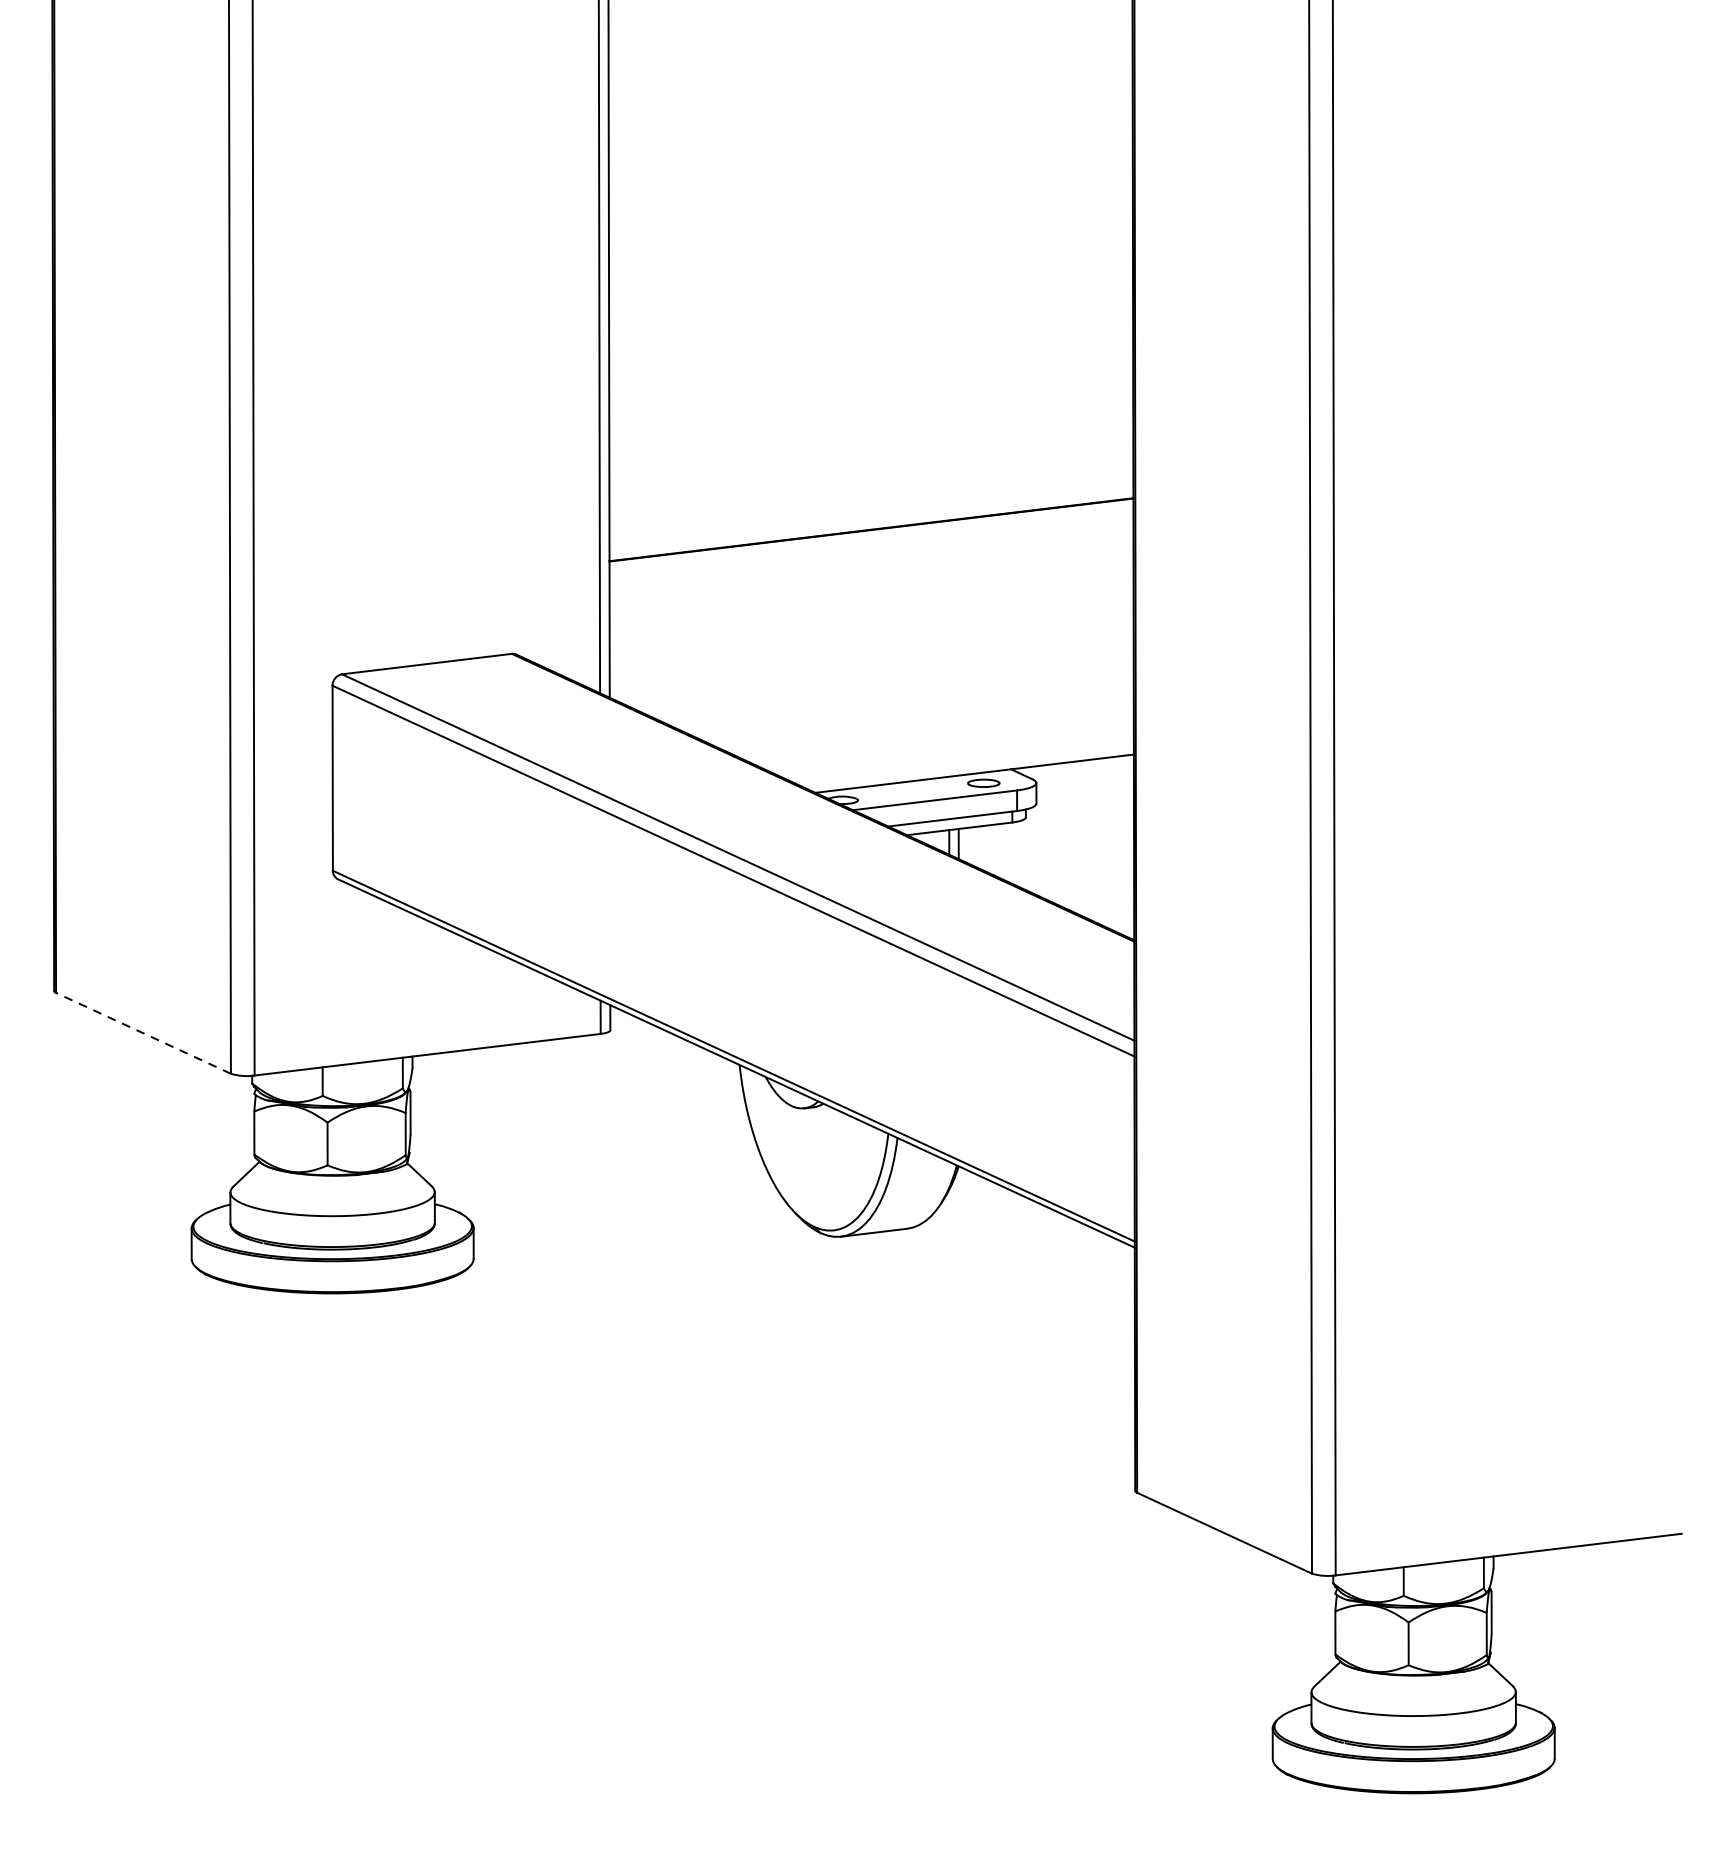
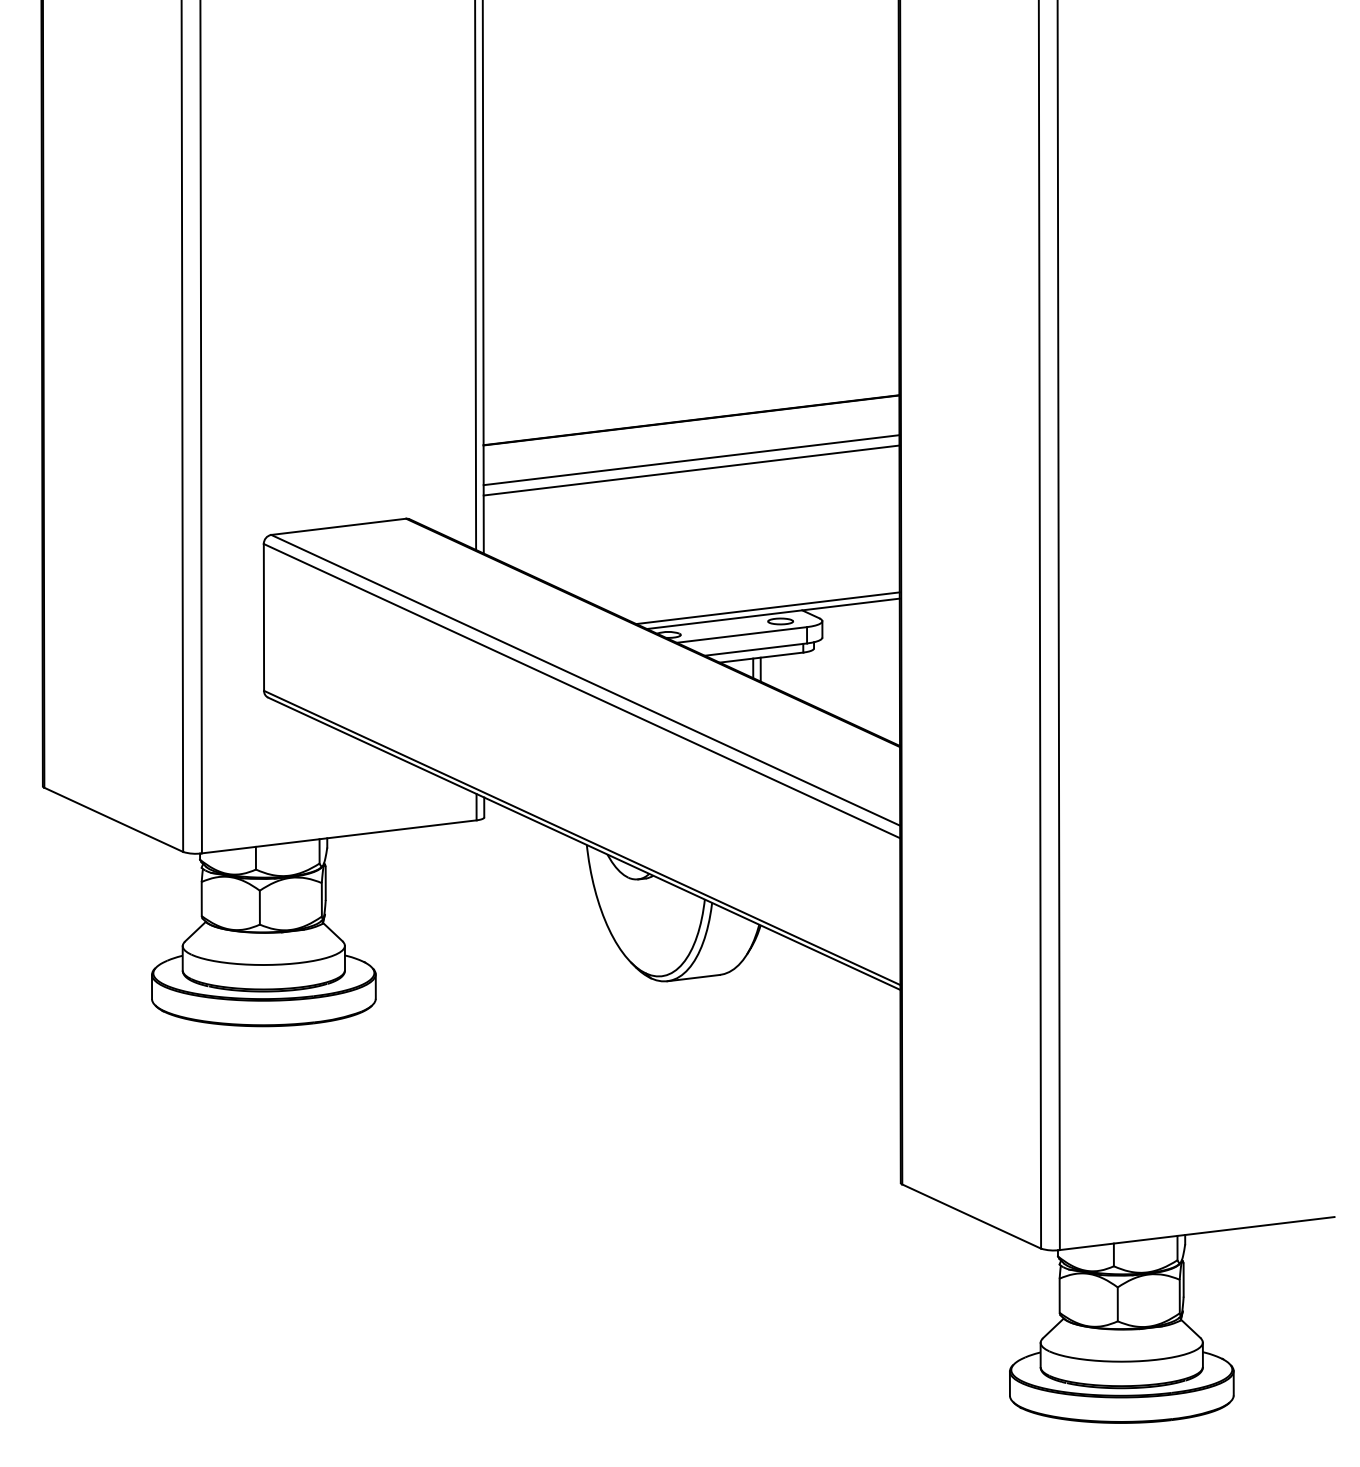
line: (871, 580) -> (691, 460), added
line: (871, 593) -> (691, 470), added
line: (967, 766) -> (767, 608), added
line: (143, 1032) -> (113, 819), dashed -> solid

